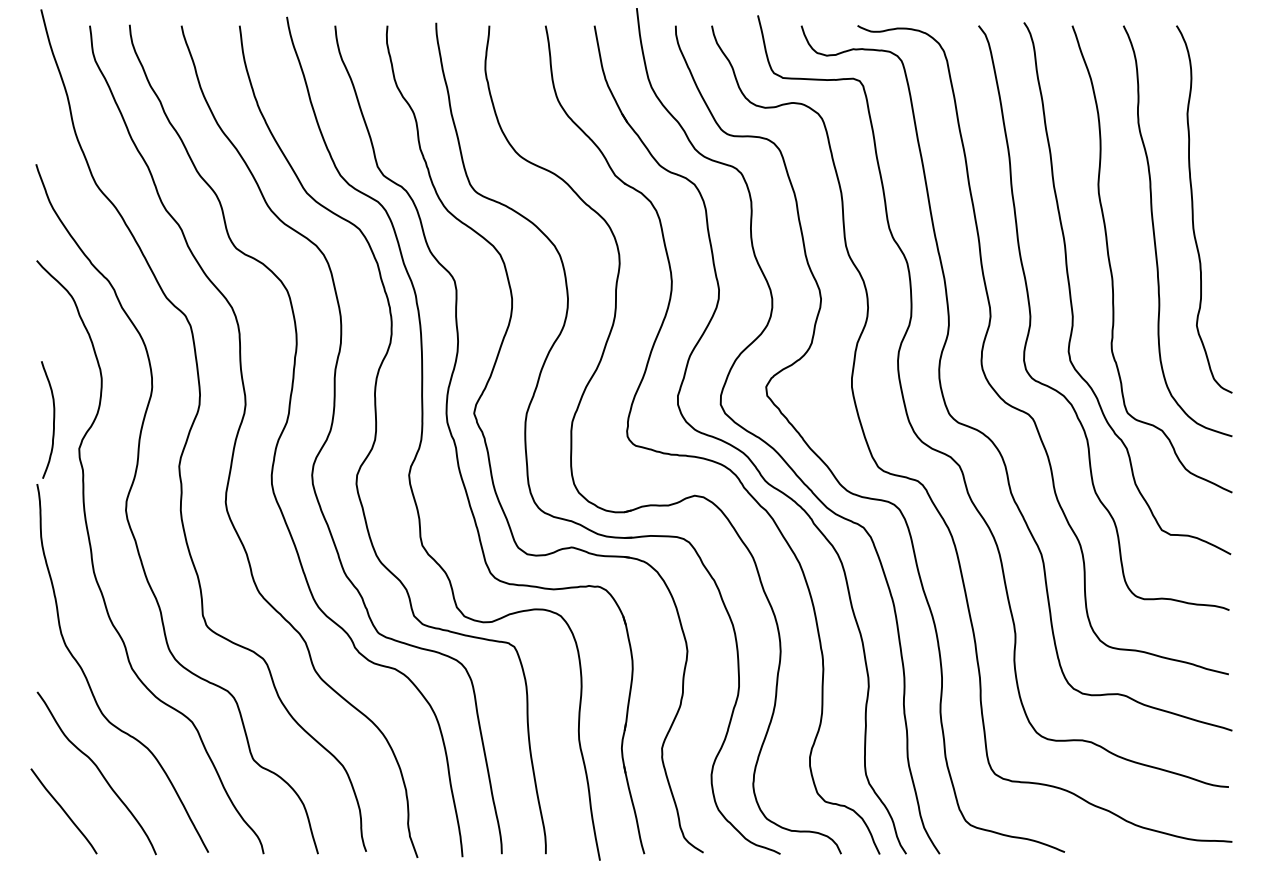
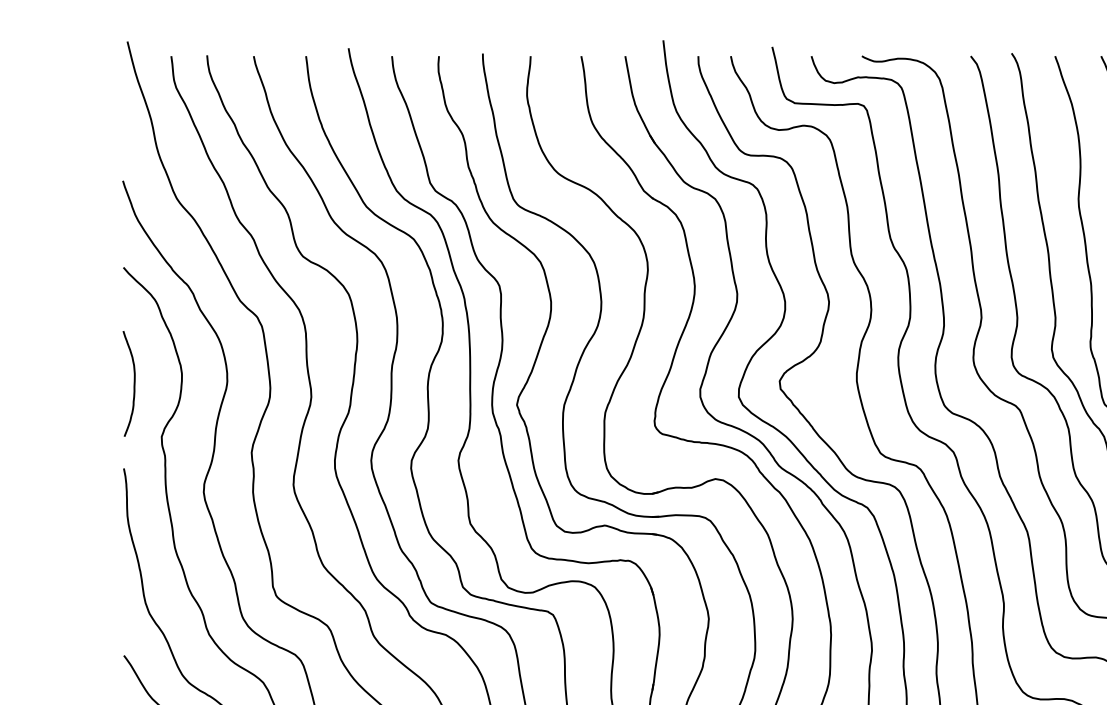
curve: (53, 419) -> (134, 383), moved

